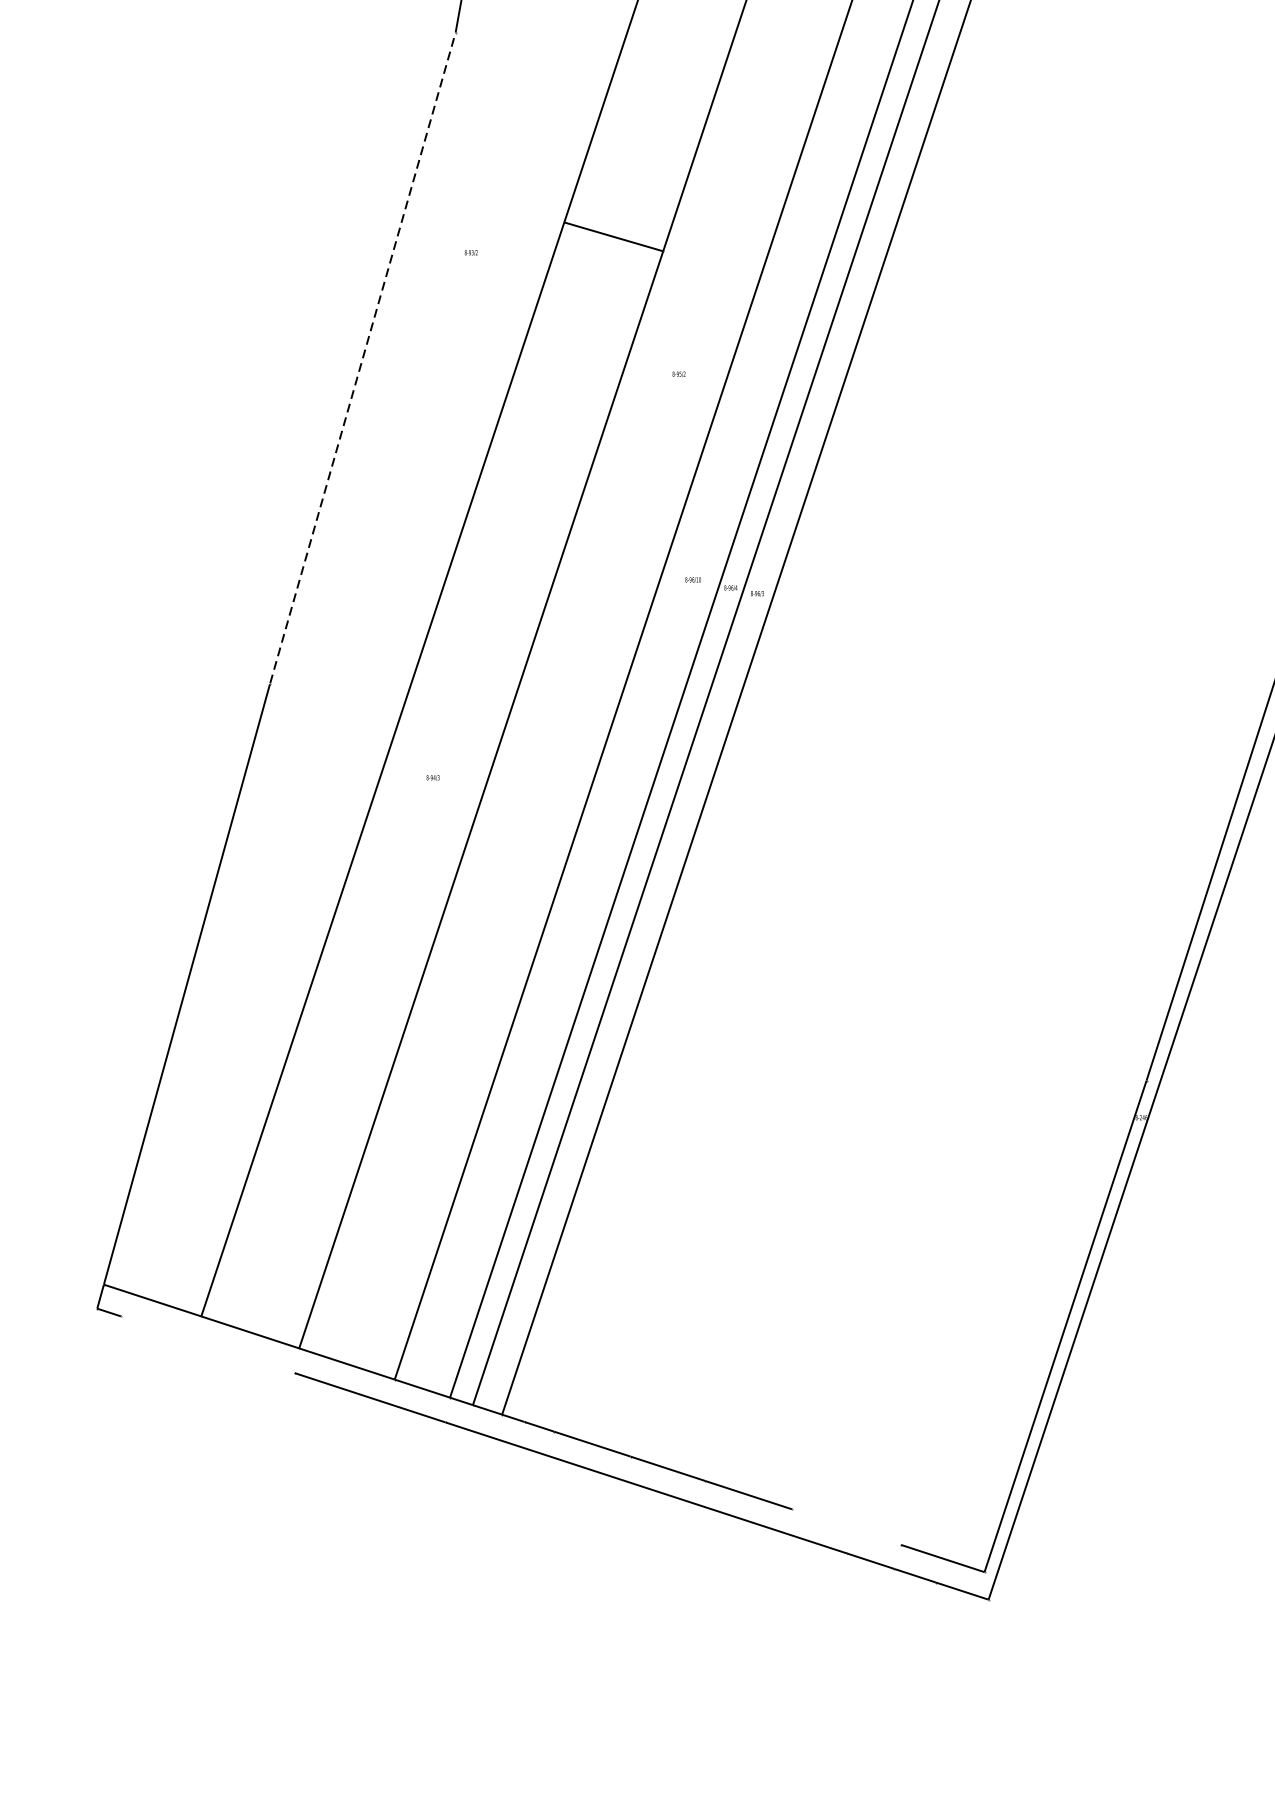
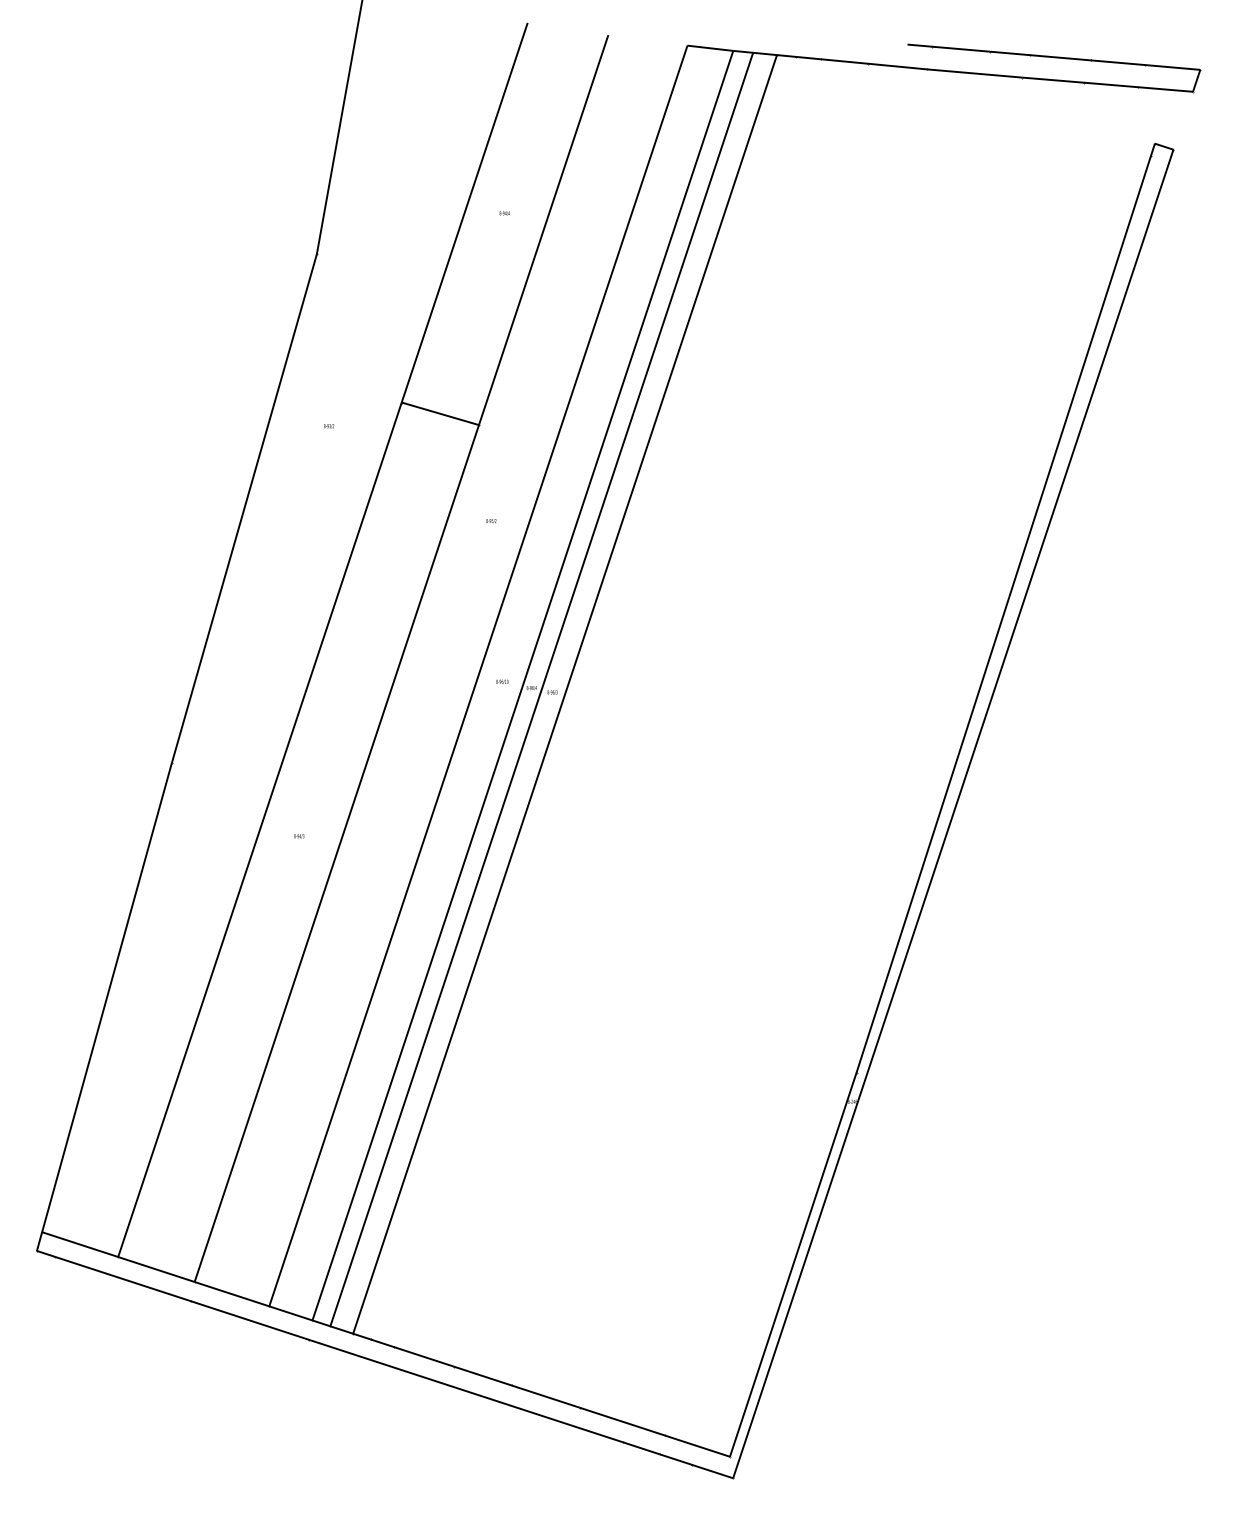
line: (363, 358) -> (244, 508), dashed -> solid
line: (208, 1345) -> (123, 1279), added
line: (846, 1527) -> (622, 1421), added

